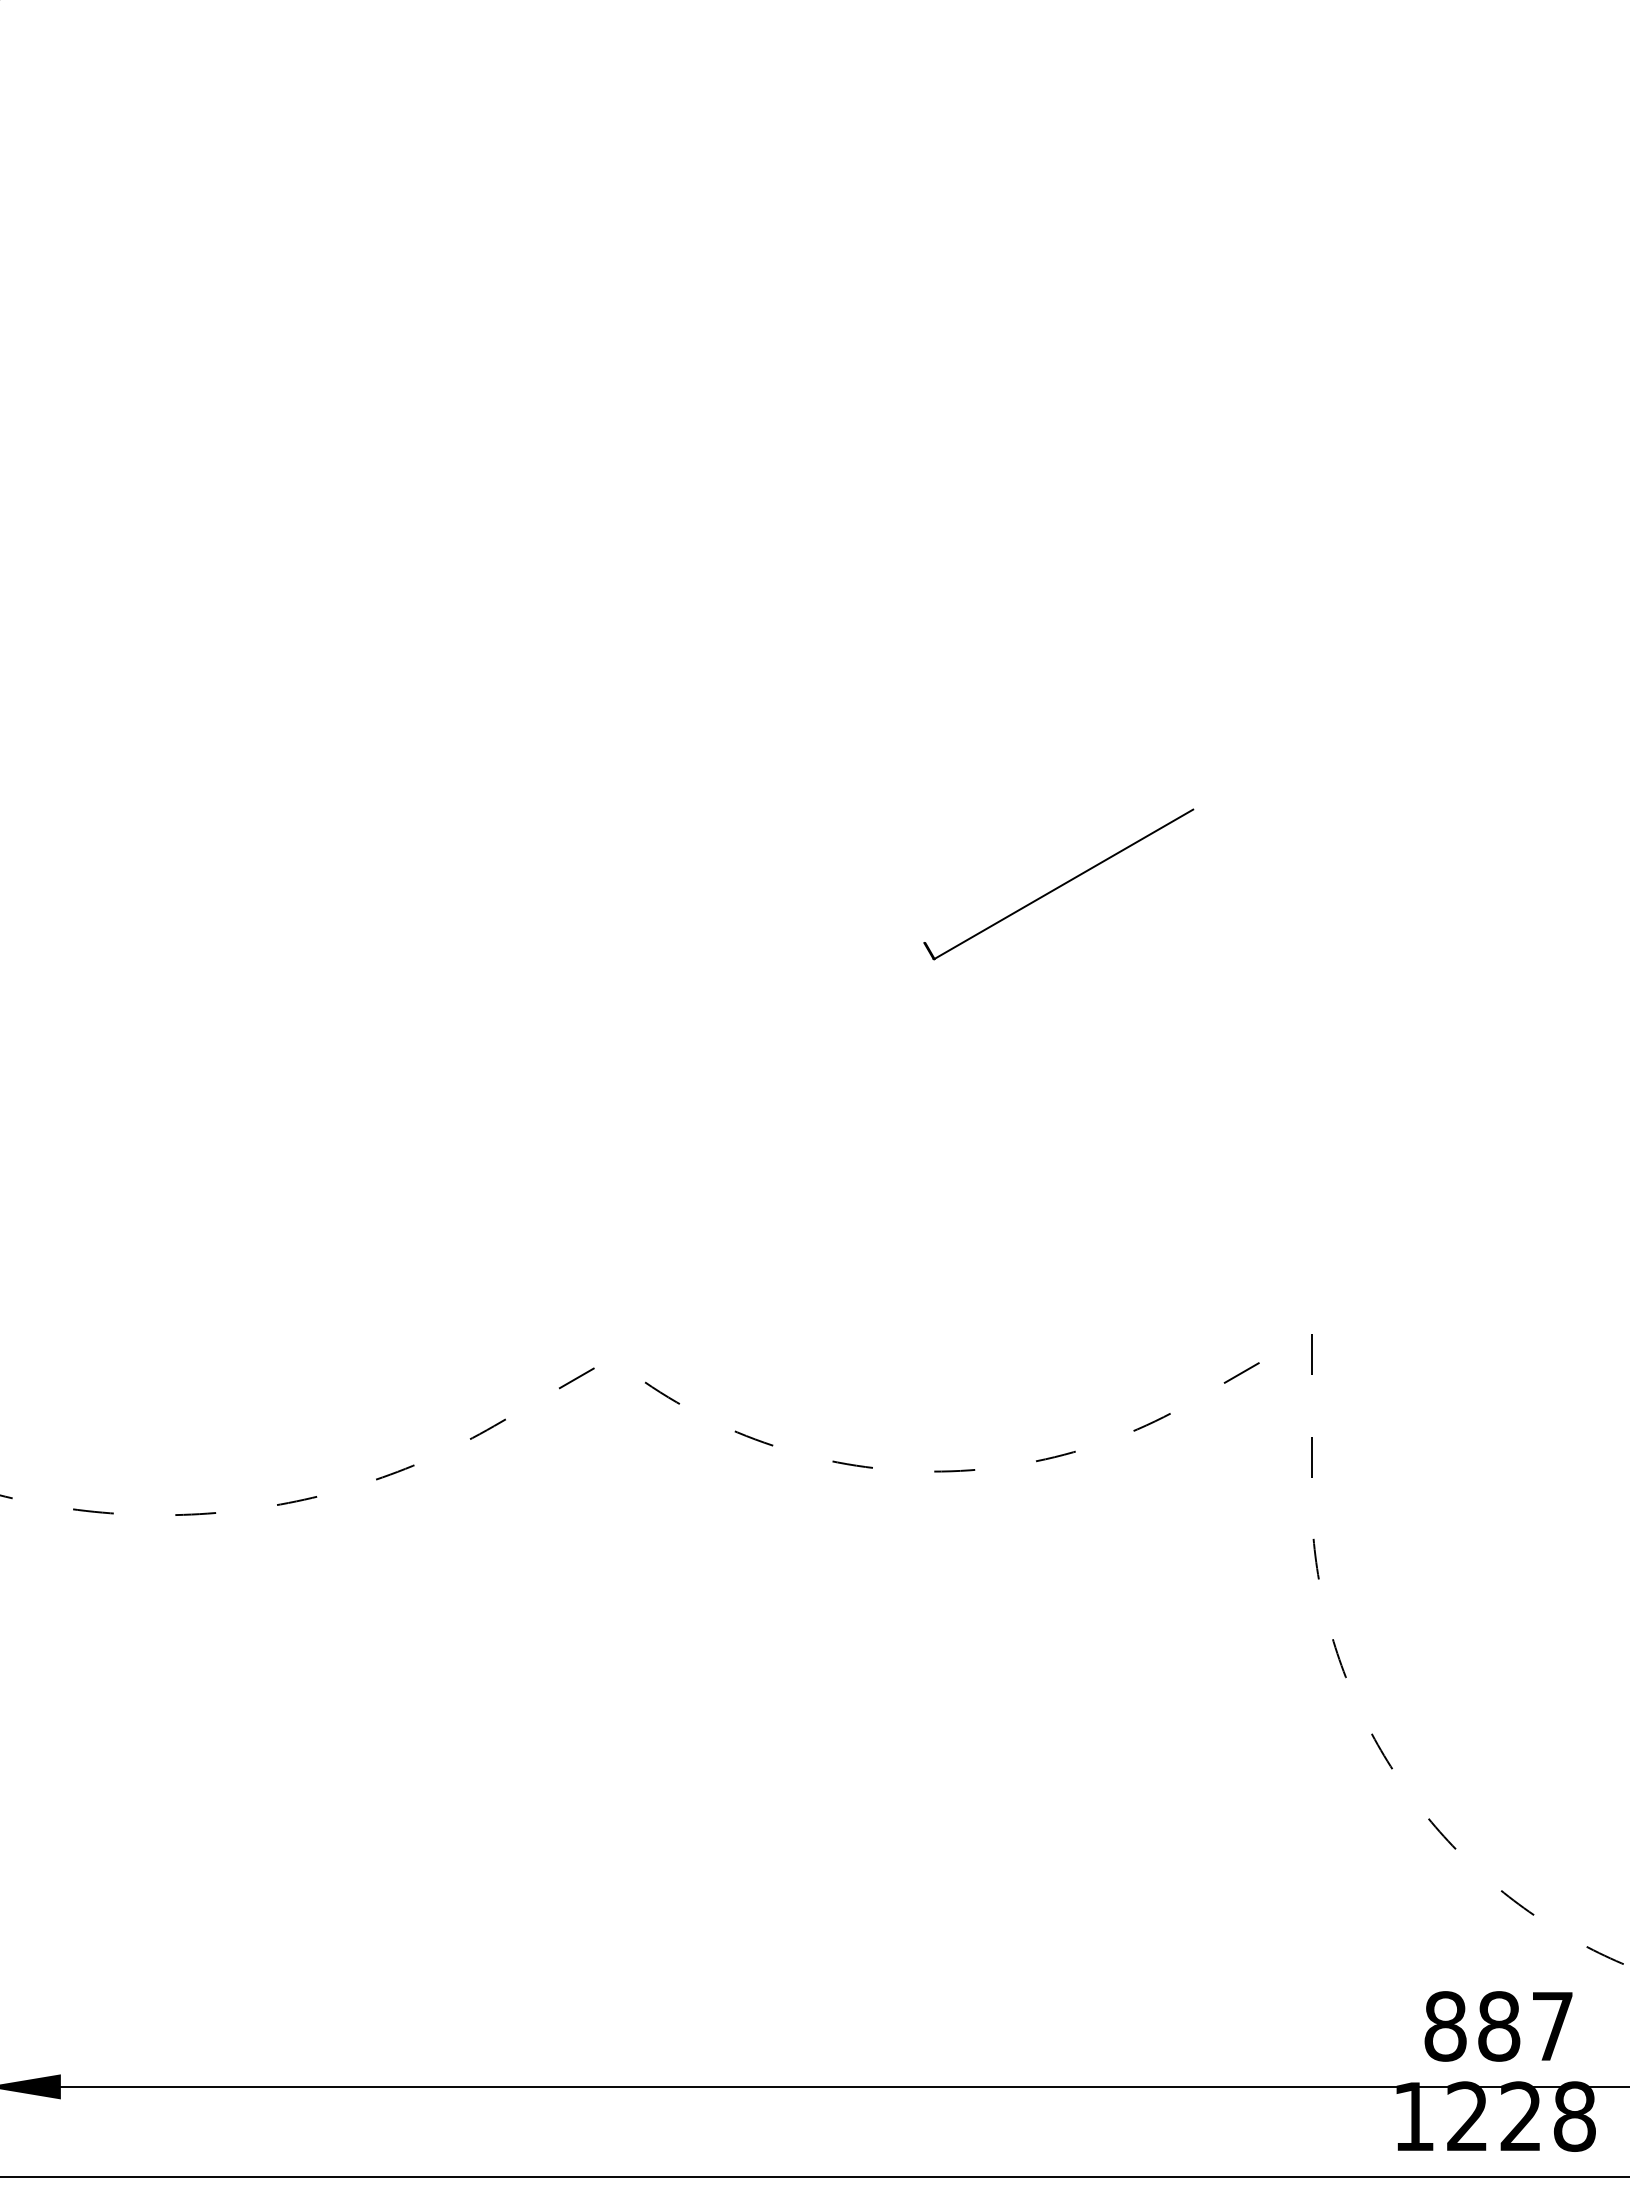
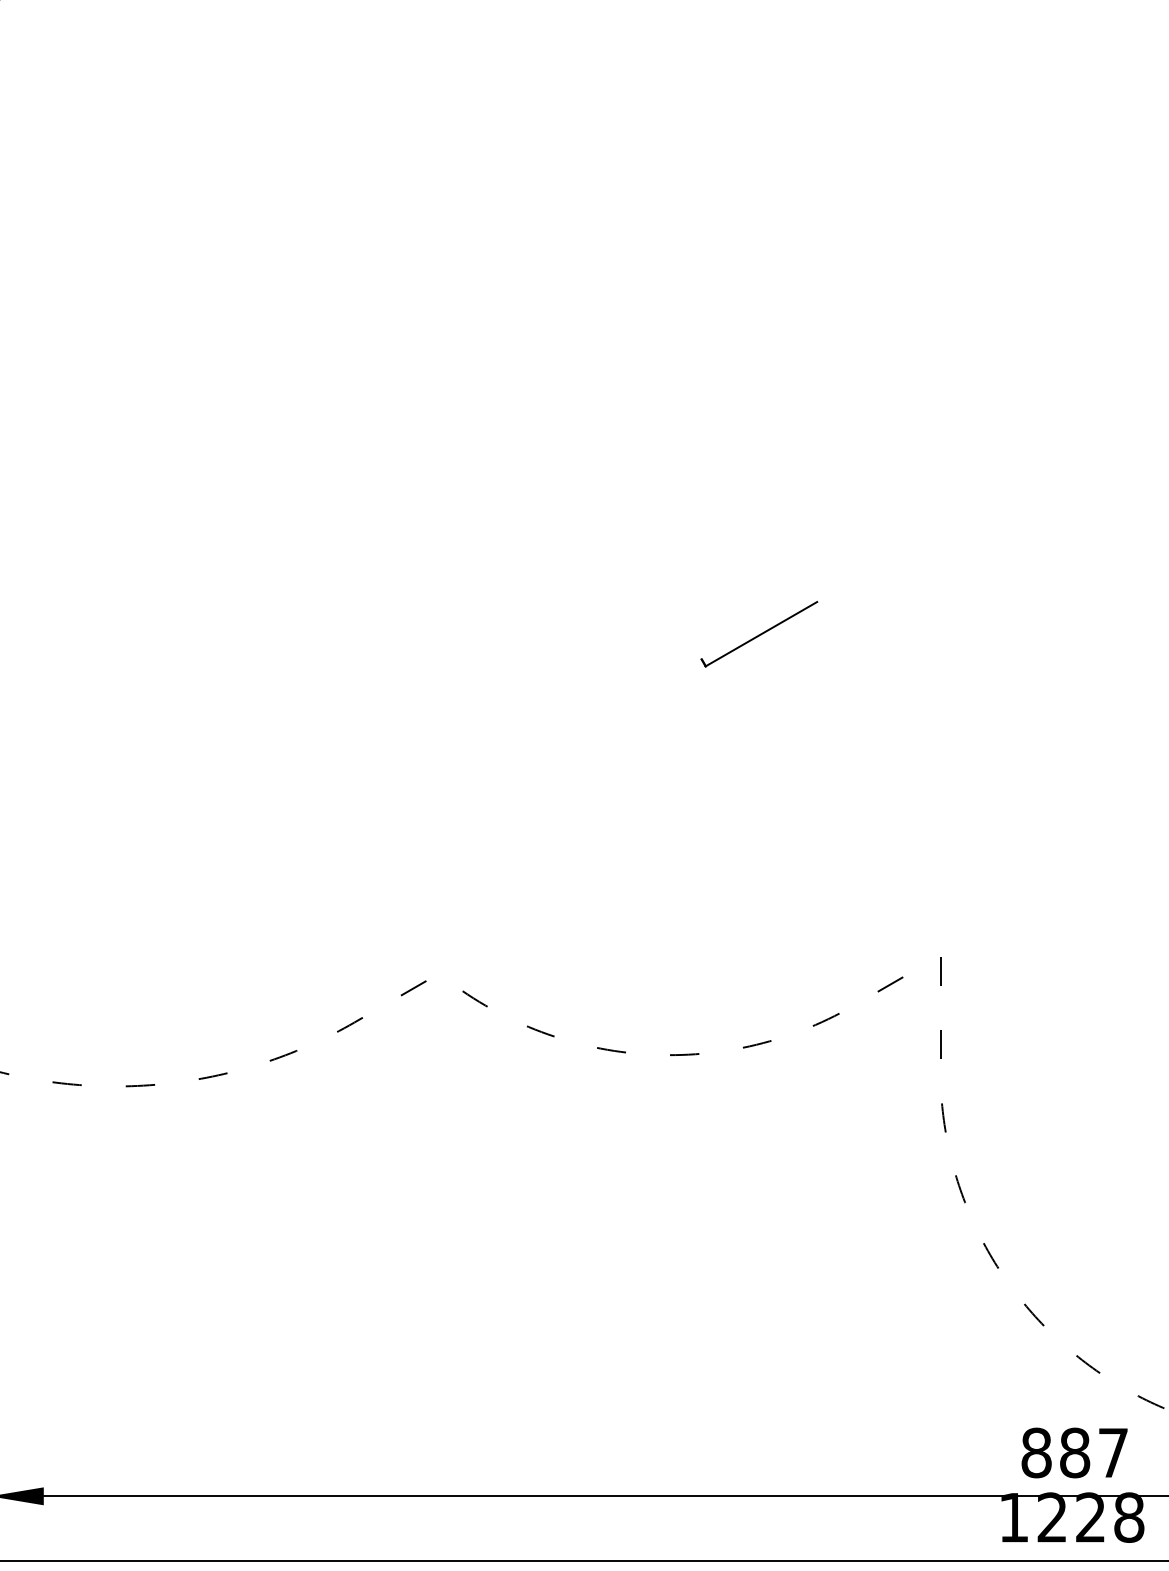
part: (1058, 884) -> (759, 634), size x0.6

